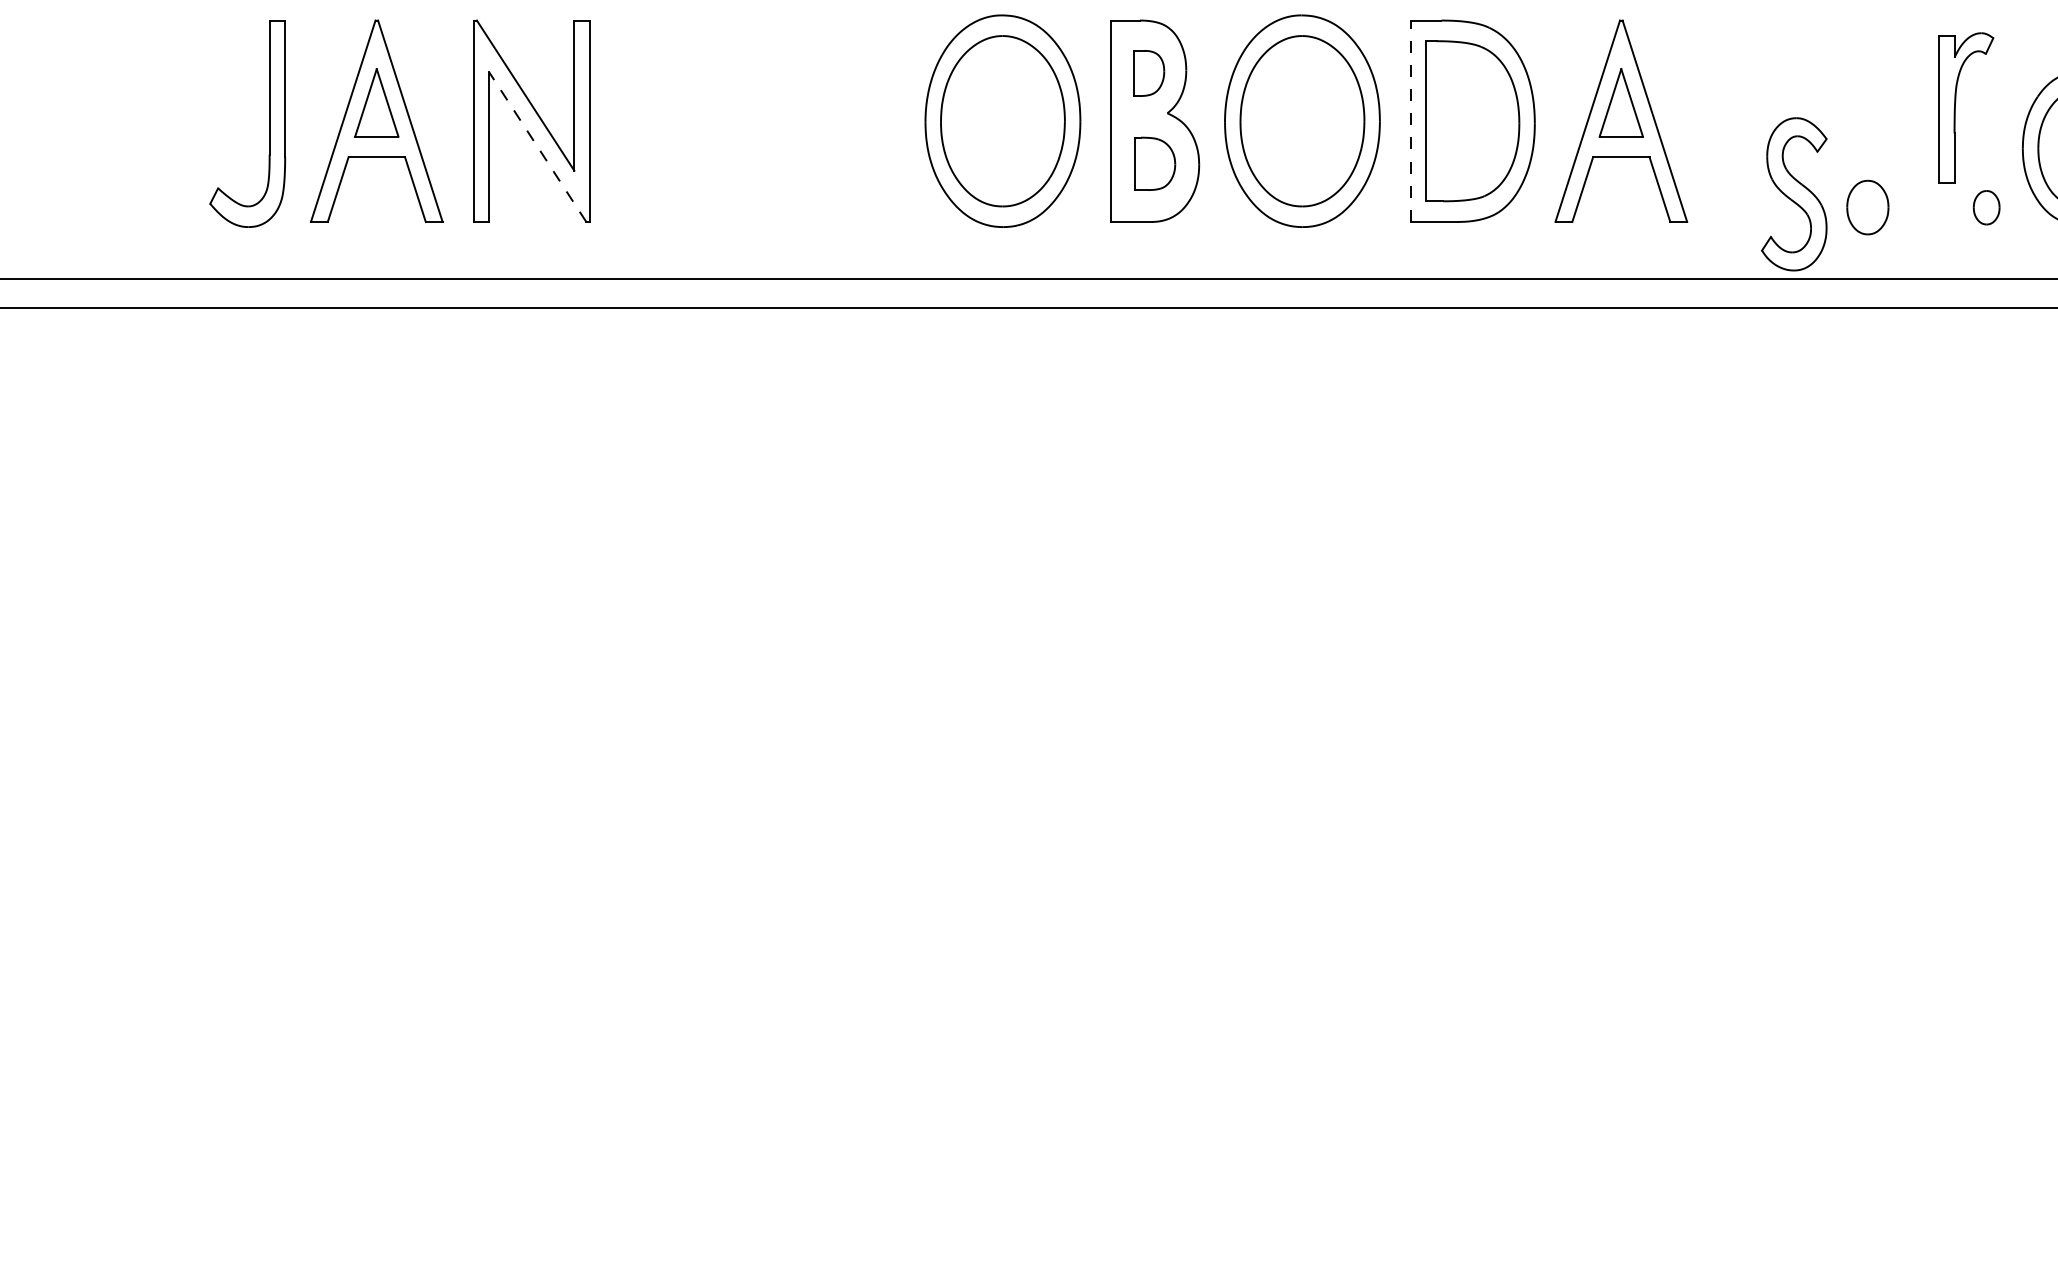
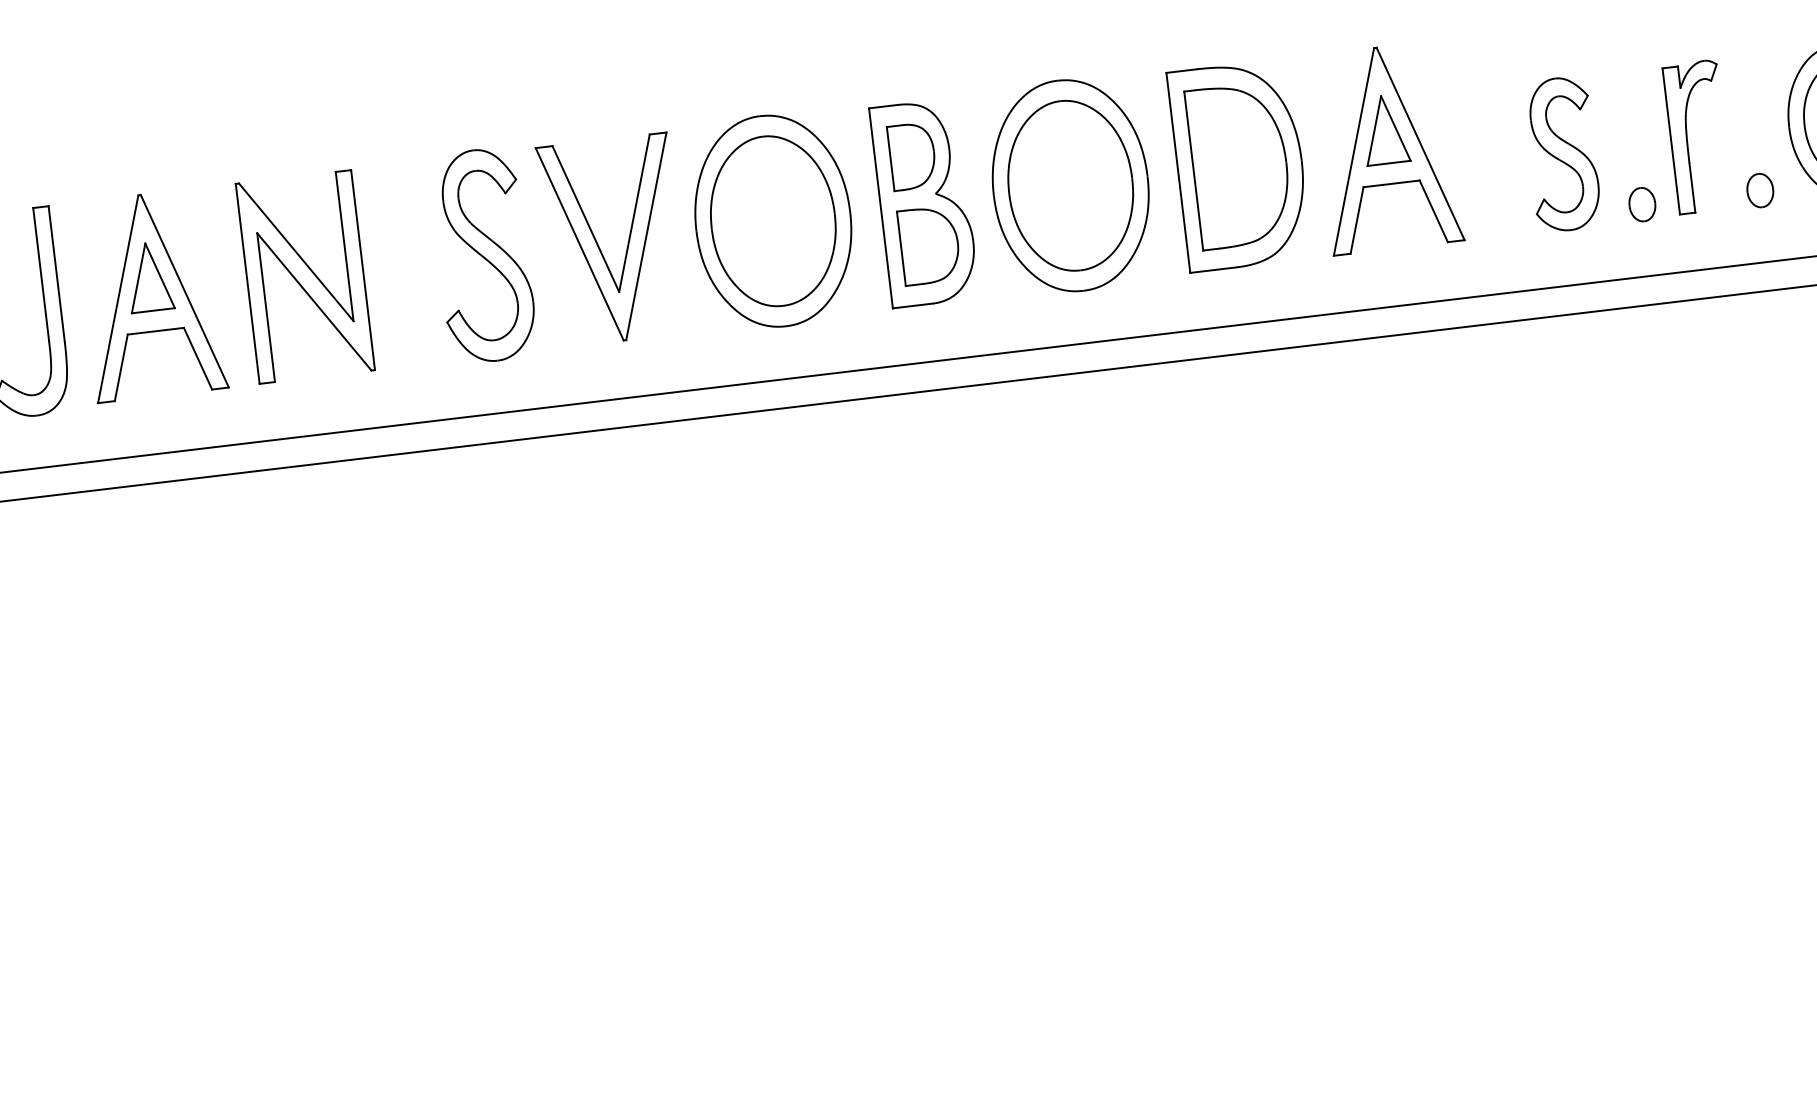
part: (1148, 73) -> (912, 156), size x1.43
part: (1955, 107) -> (1687, 137), moved
part: (710, 120) -> (482, 255), added
line: (1410, 121) -> (1177, 173), dashed -> solid
part: (827, 125) -> (599, 246), added
line: (537, 146) -> (314, 301), dashed -> solid
part: (1155, 163) -> (929, 245), size x1.43
part: (1794, 194) -> (1562, 154), moved
part: (1867, 207) -> (1641, 204), size x0.62

